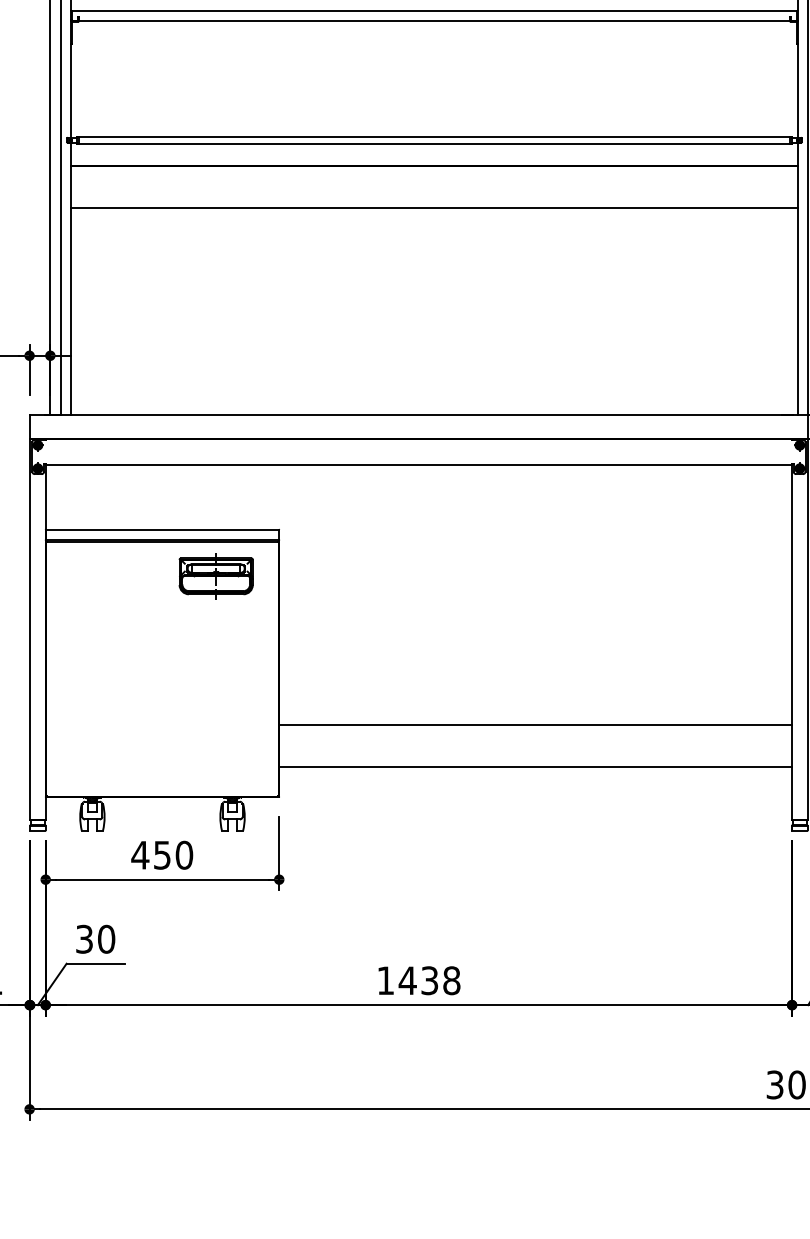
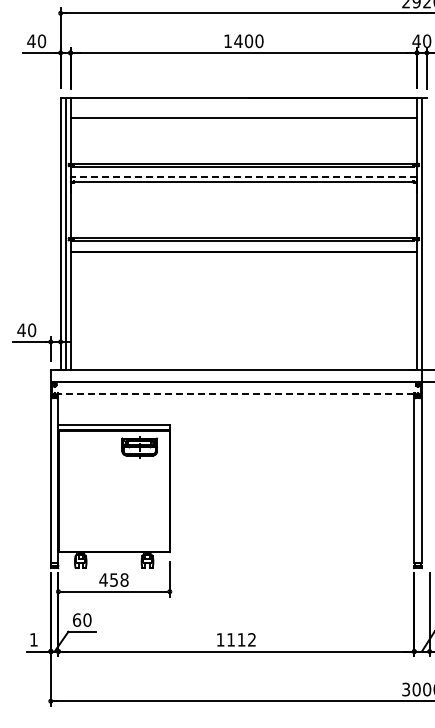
line: (433, 10) -> (243, 177), solid -> dashed
line: (433, 207) -> (243, 271), removed
line: (419, 463) -> (236, 393), solid -> dashed
line: (534, 726) -> (291, 518), removed
line: (534, 765) -> (291, 537), removed
text: (184, 854) -> (124, 579), 450 -> 458
text: (85, 937) -> (77, 619), 30 -> 60
text: (429, 979) -> (241, 639), 1438 -> 1112

